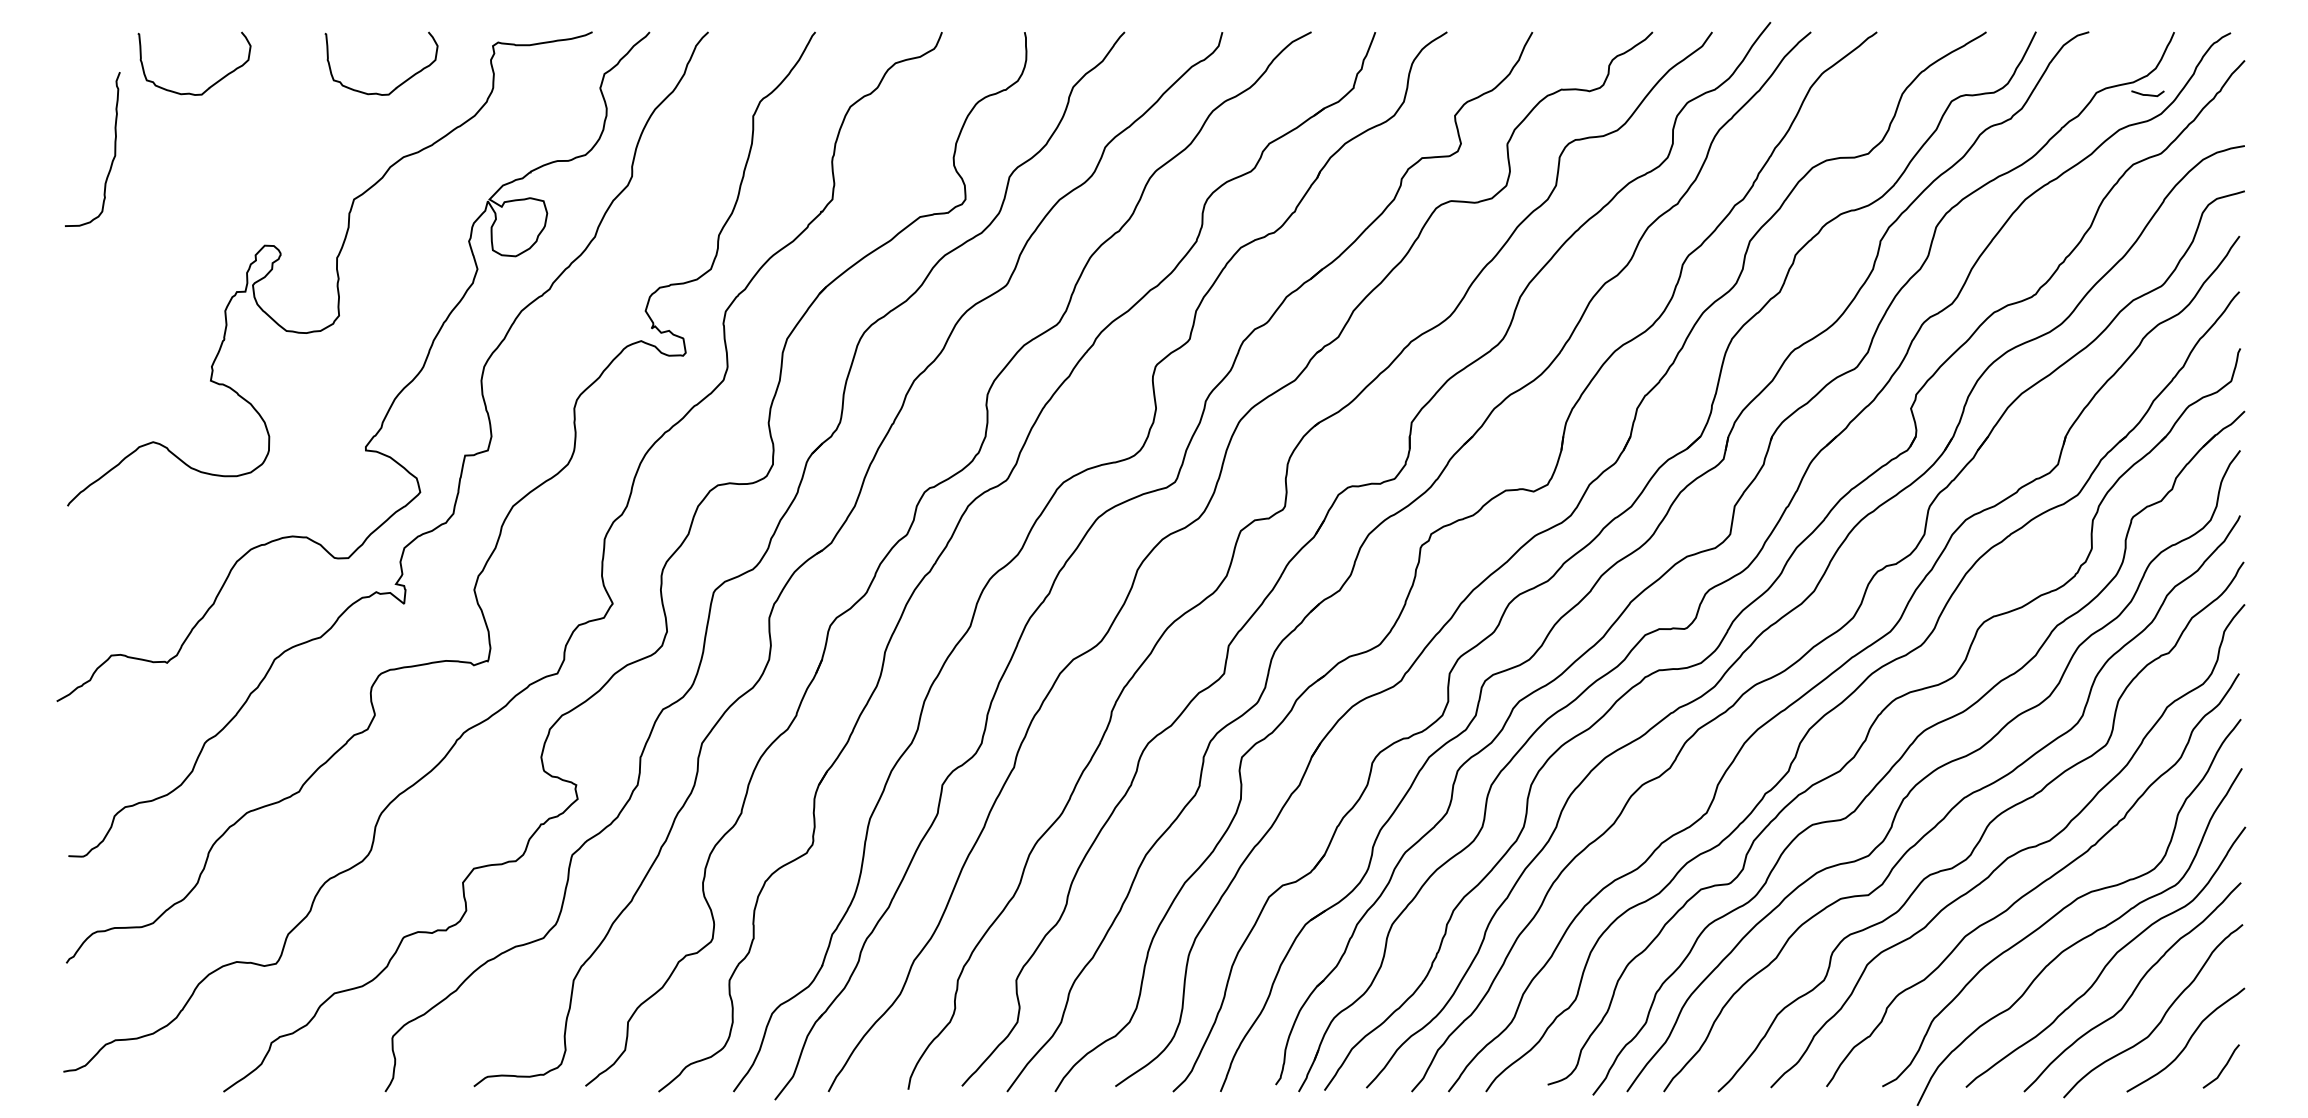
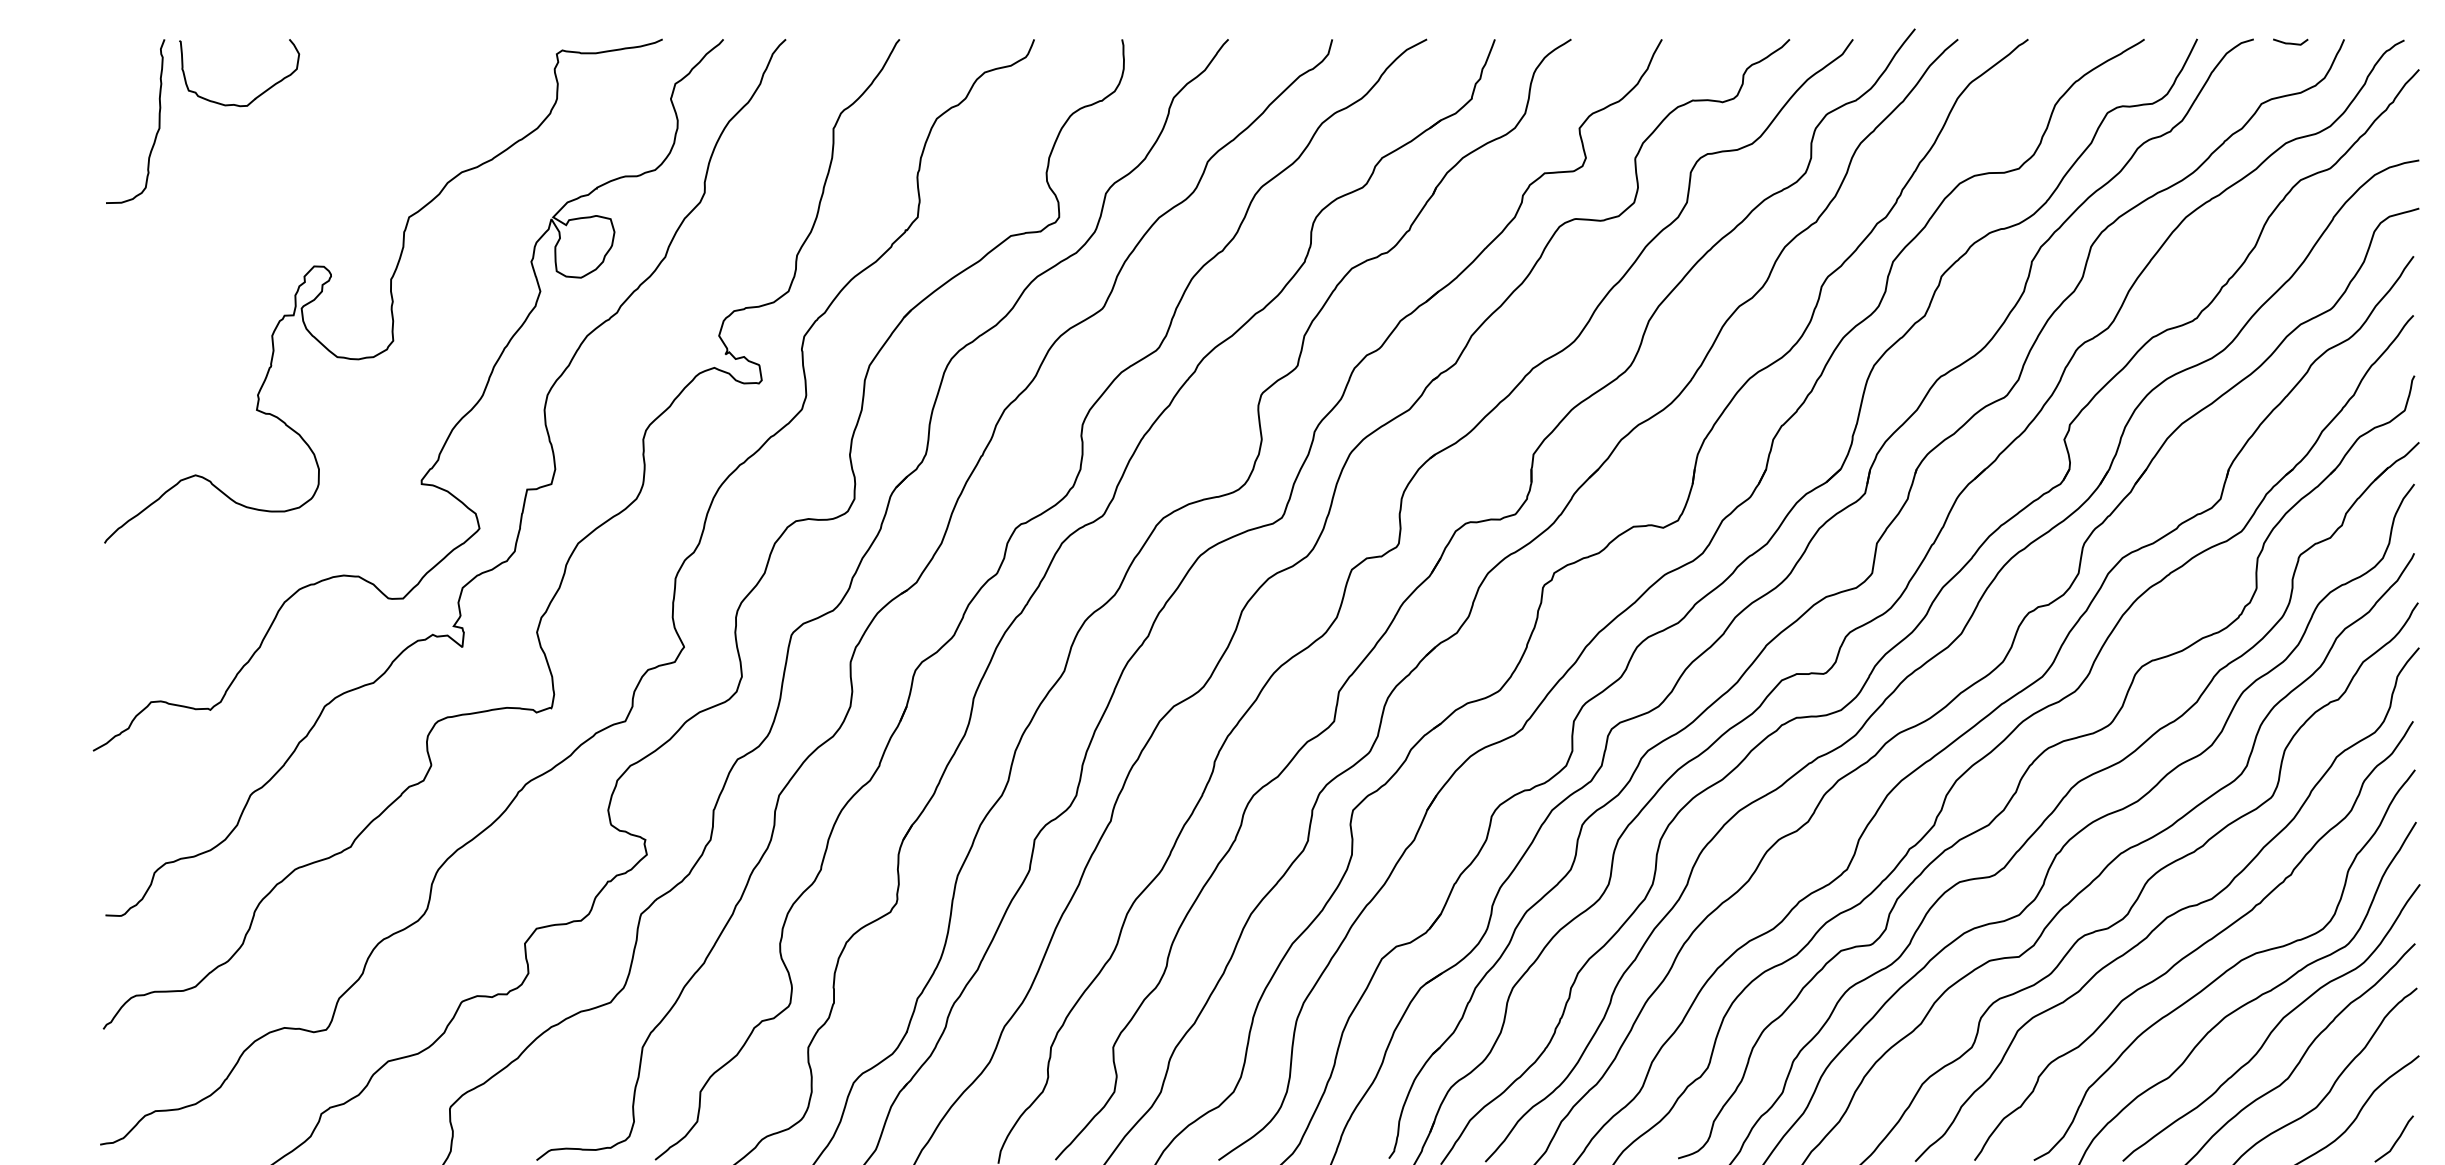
curve: (396, 86) -> (454, 97), removed
line: (2147, 94) -> (2290, 42), moved
curve: (114, 149) -> (158, 121), moved

